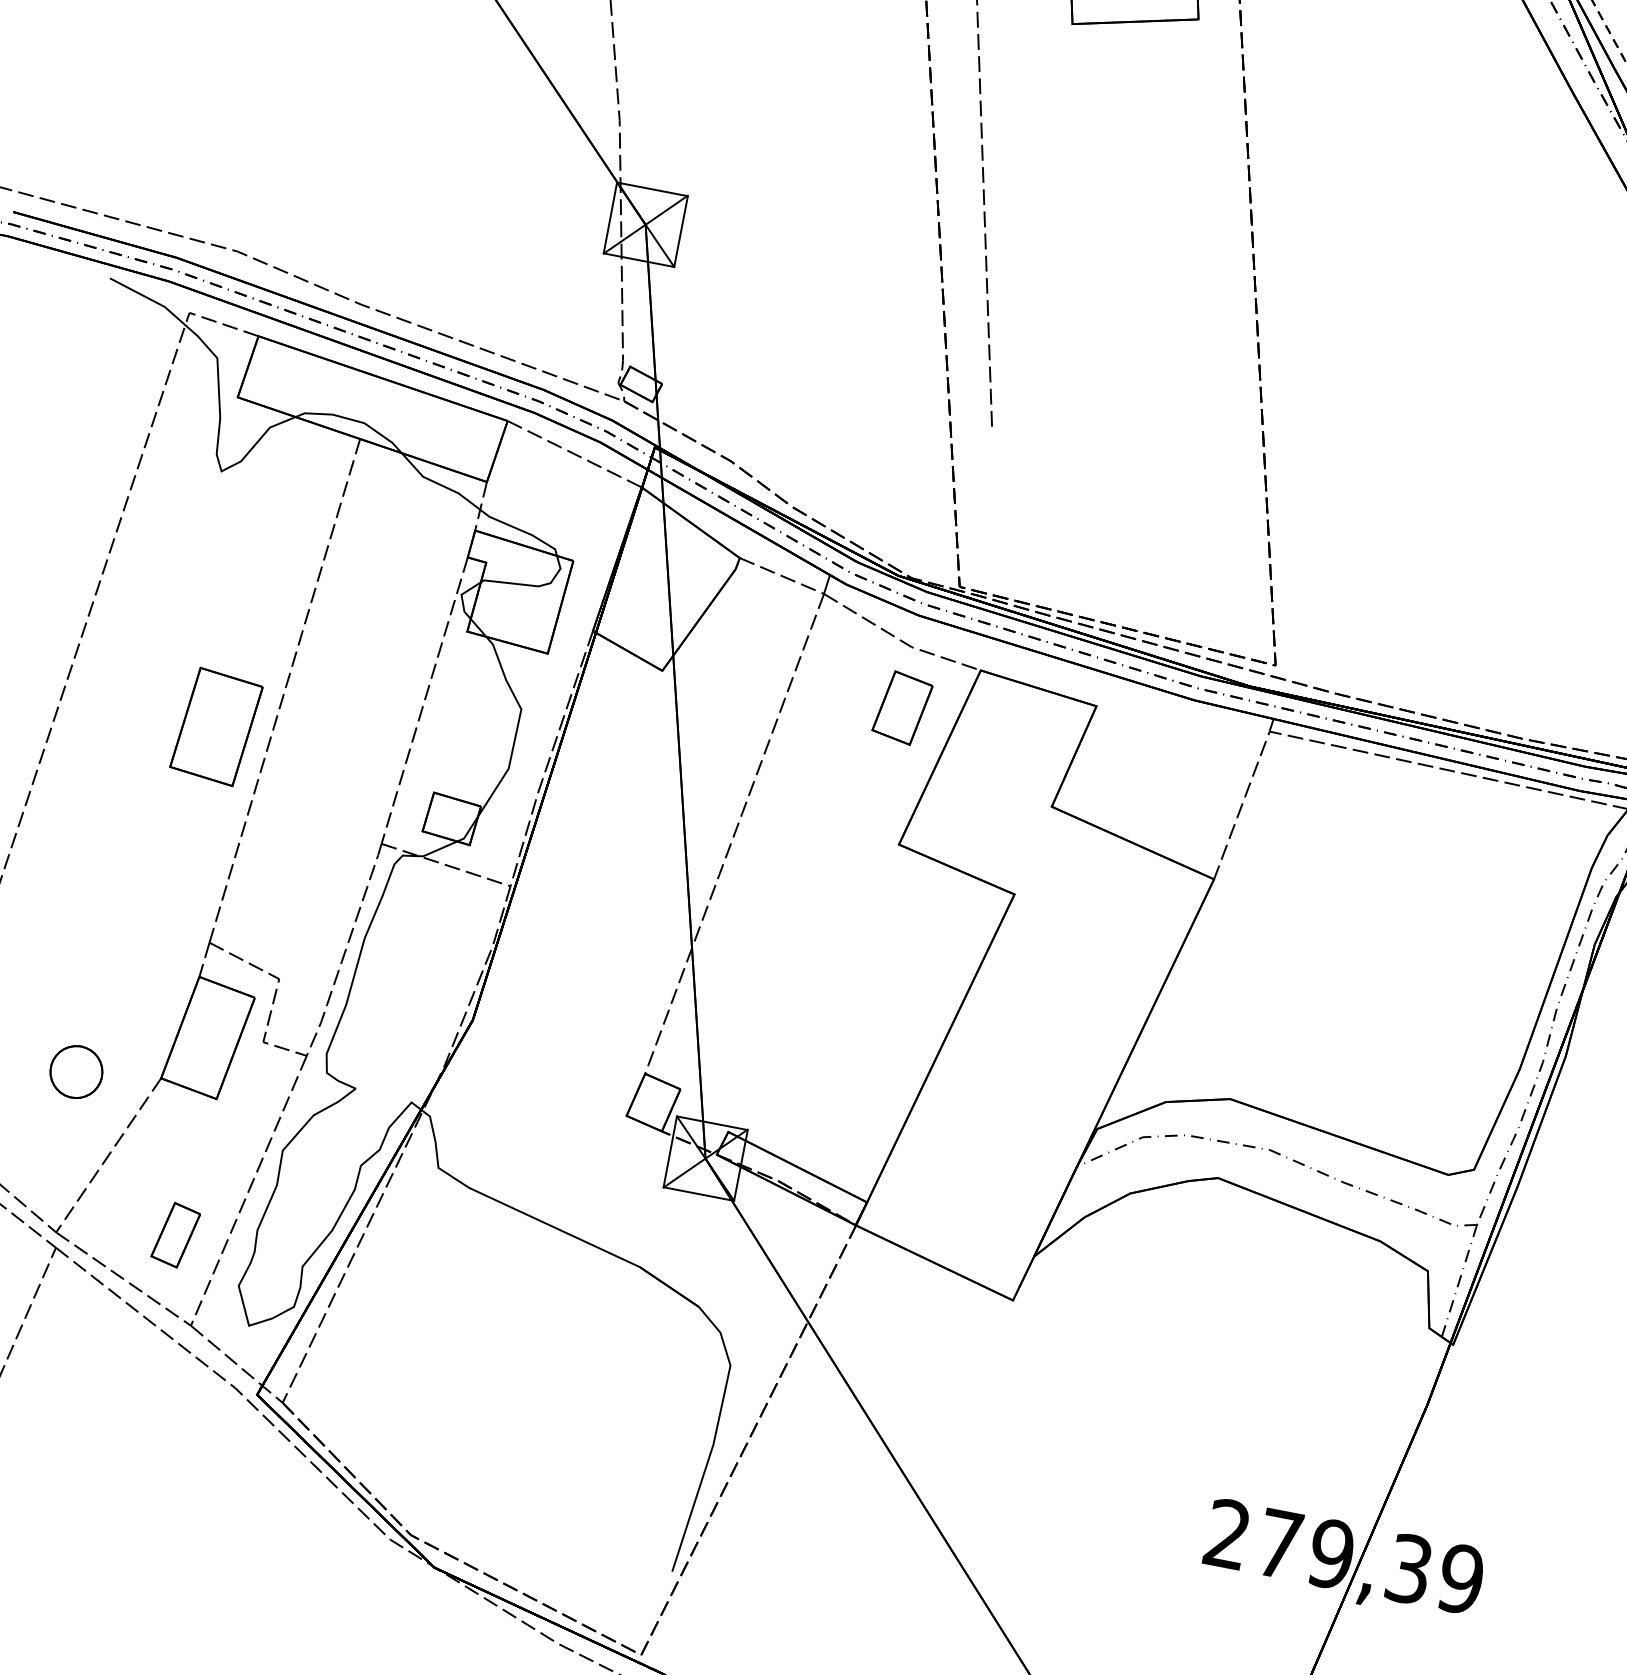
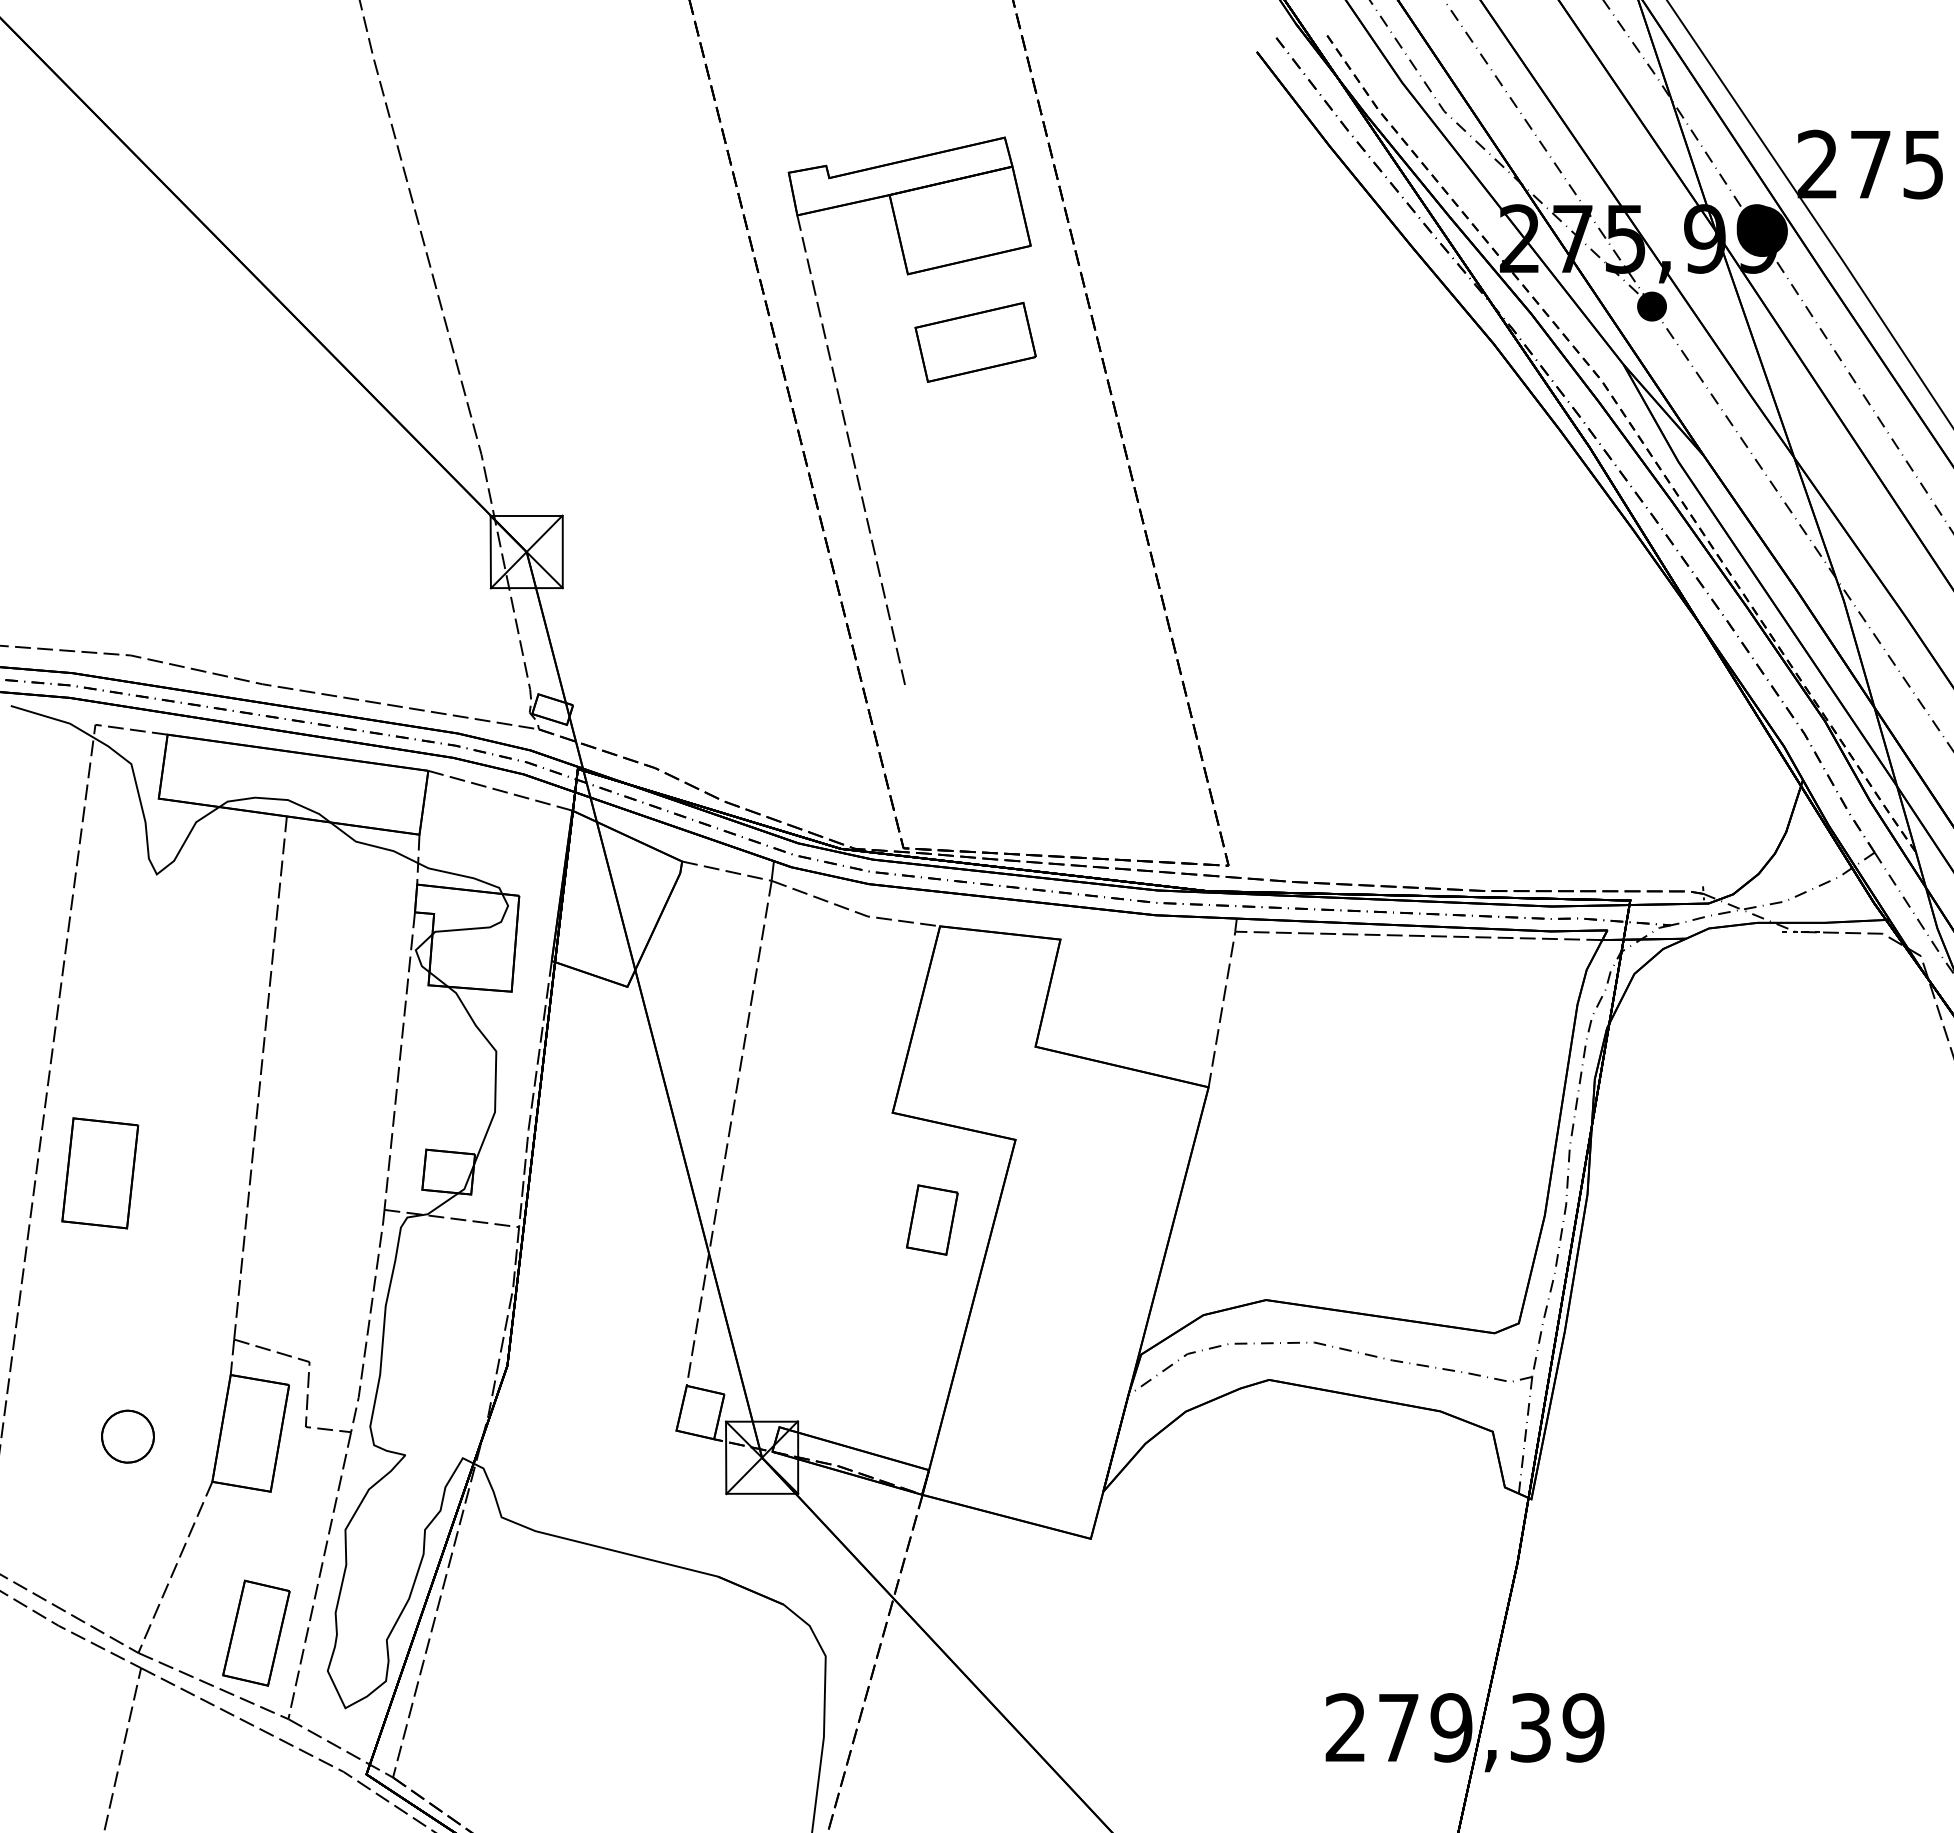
part: (1125, 103) -> (975, 342), added
part: (902, 707) -> (932, 1219), moved
part: (216, 727) -> (100, 1173), moved
part: (76, 1071) -> (127, 1436), moved
part: (176, 1234) -> (256, 1632), size x1.67

